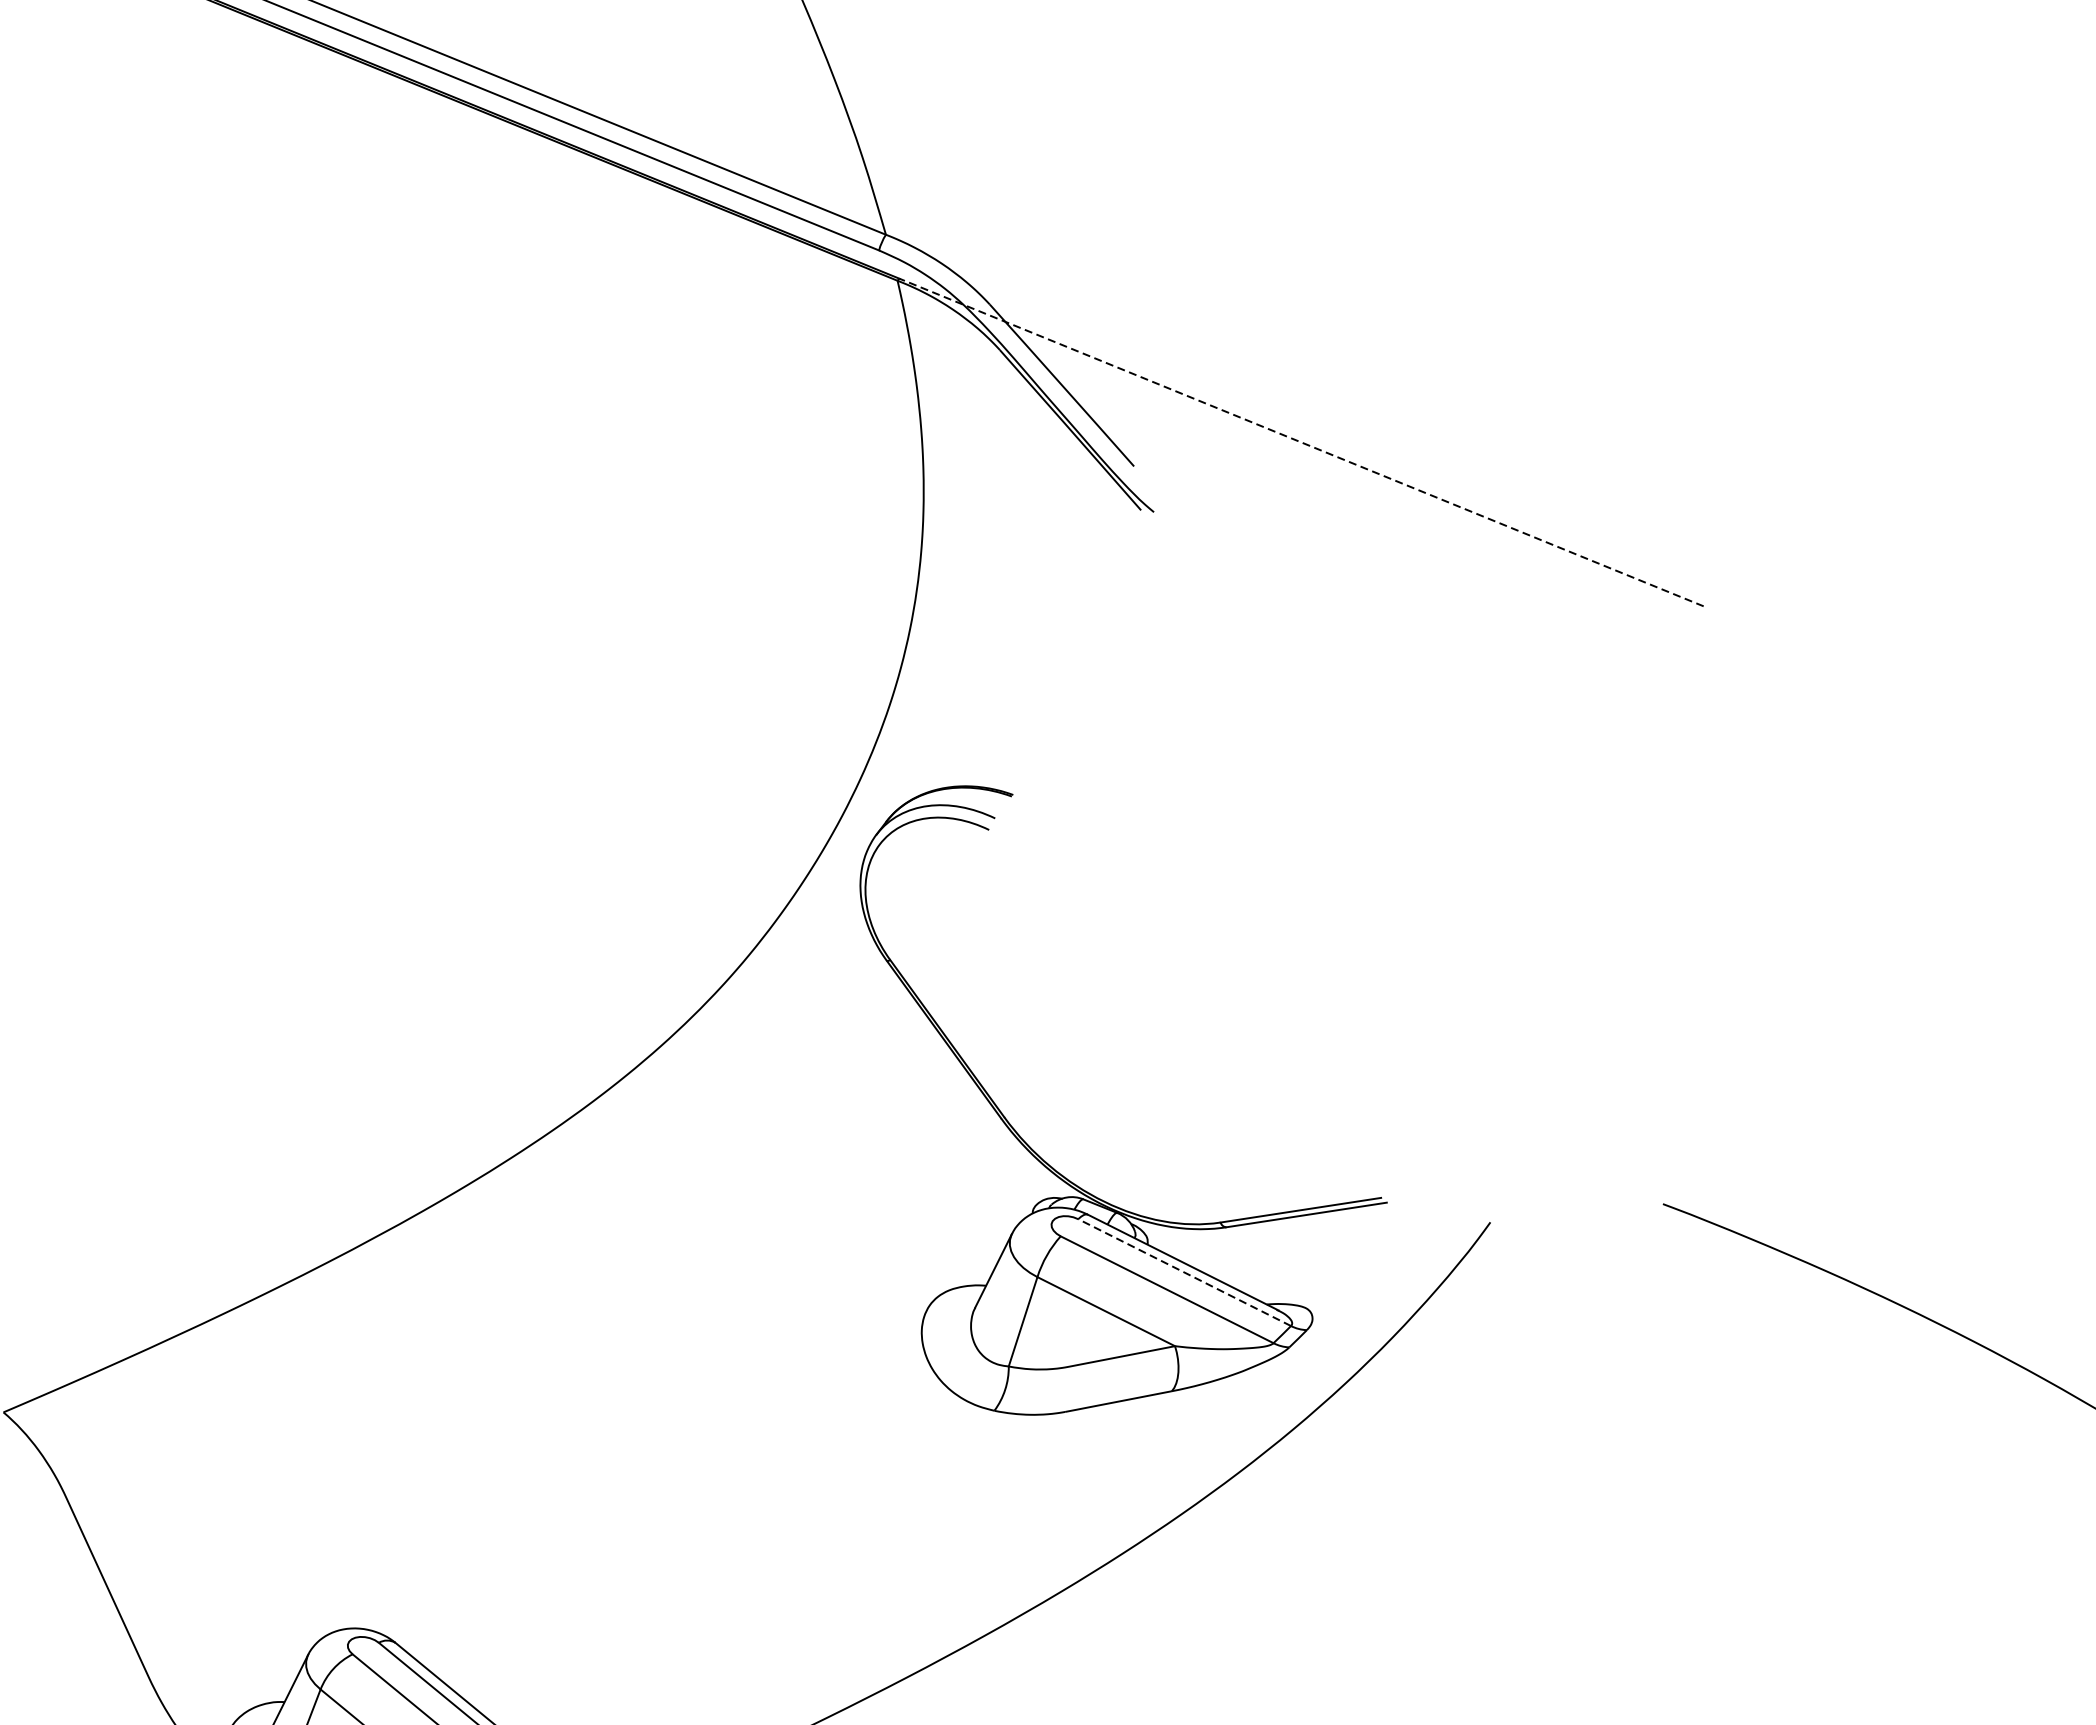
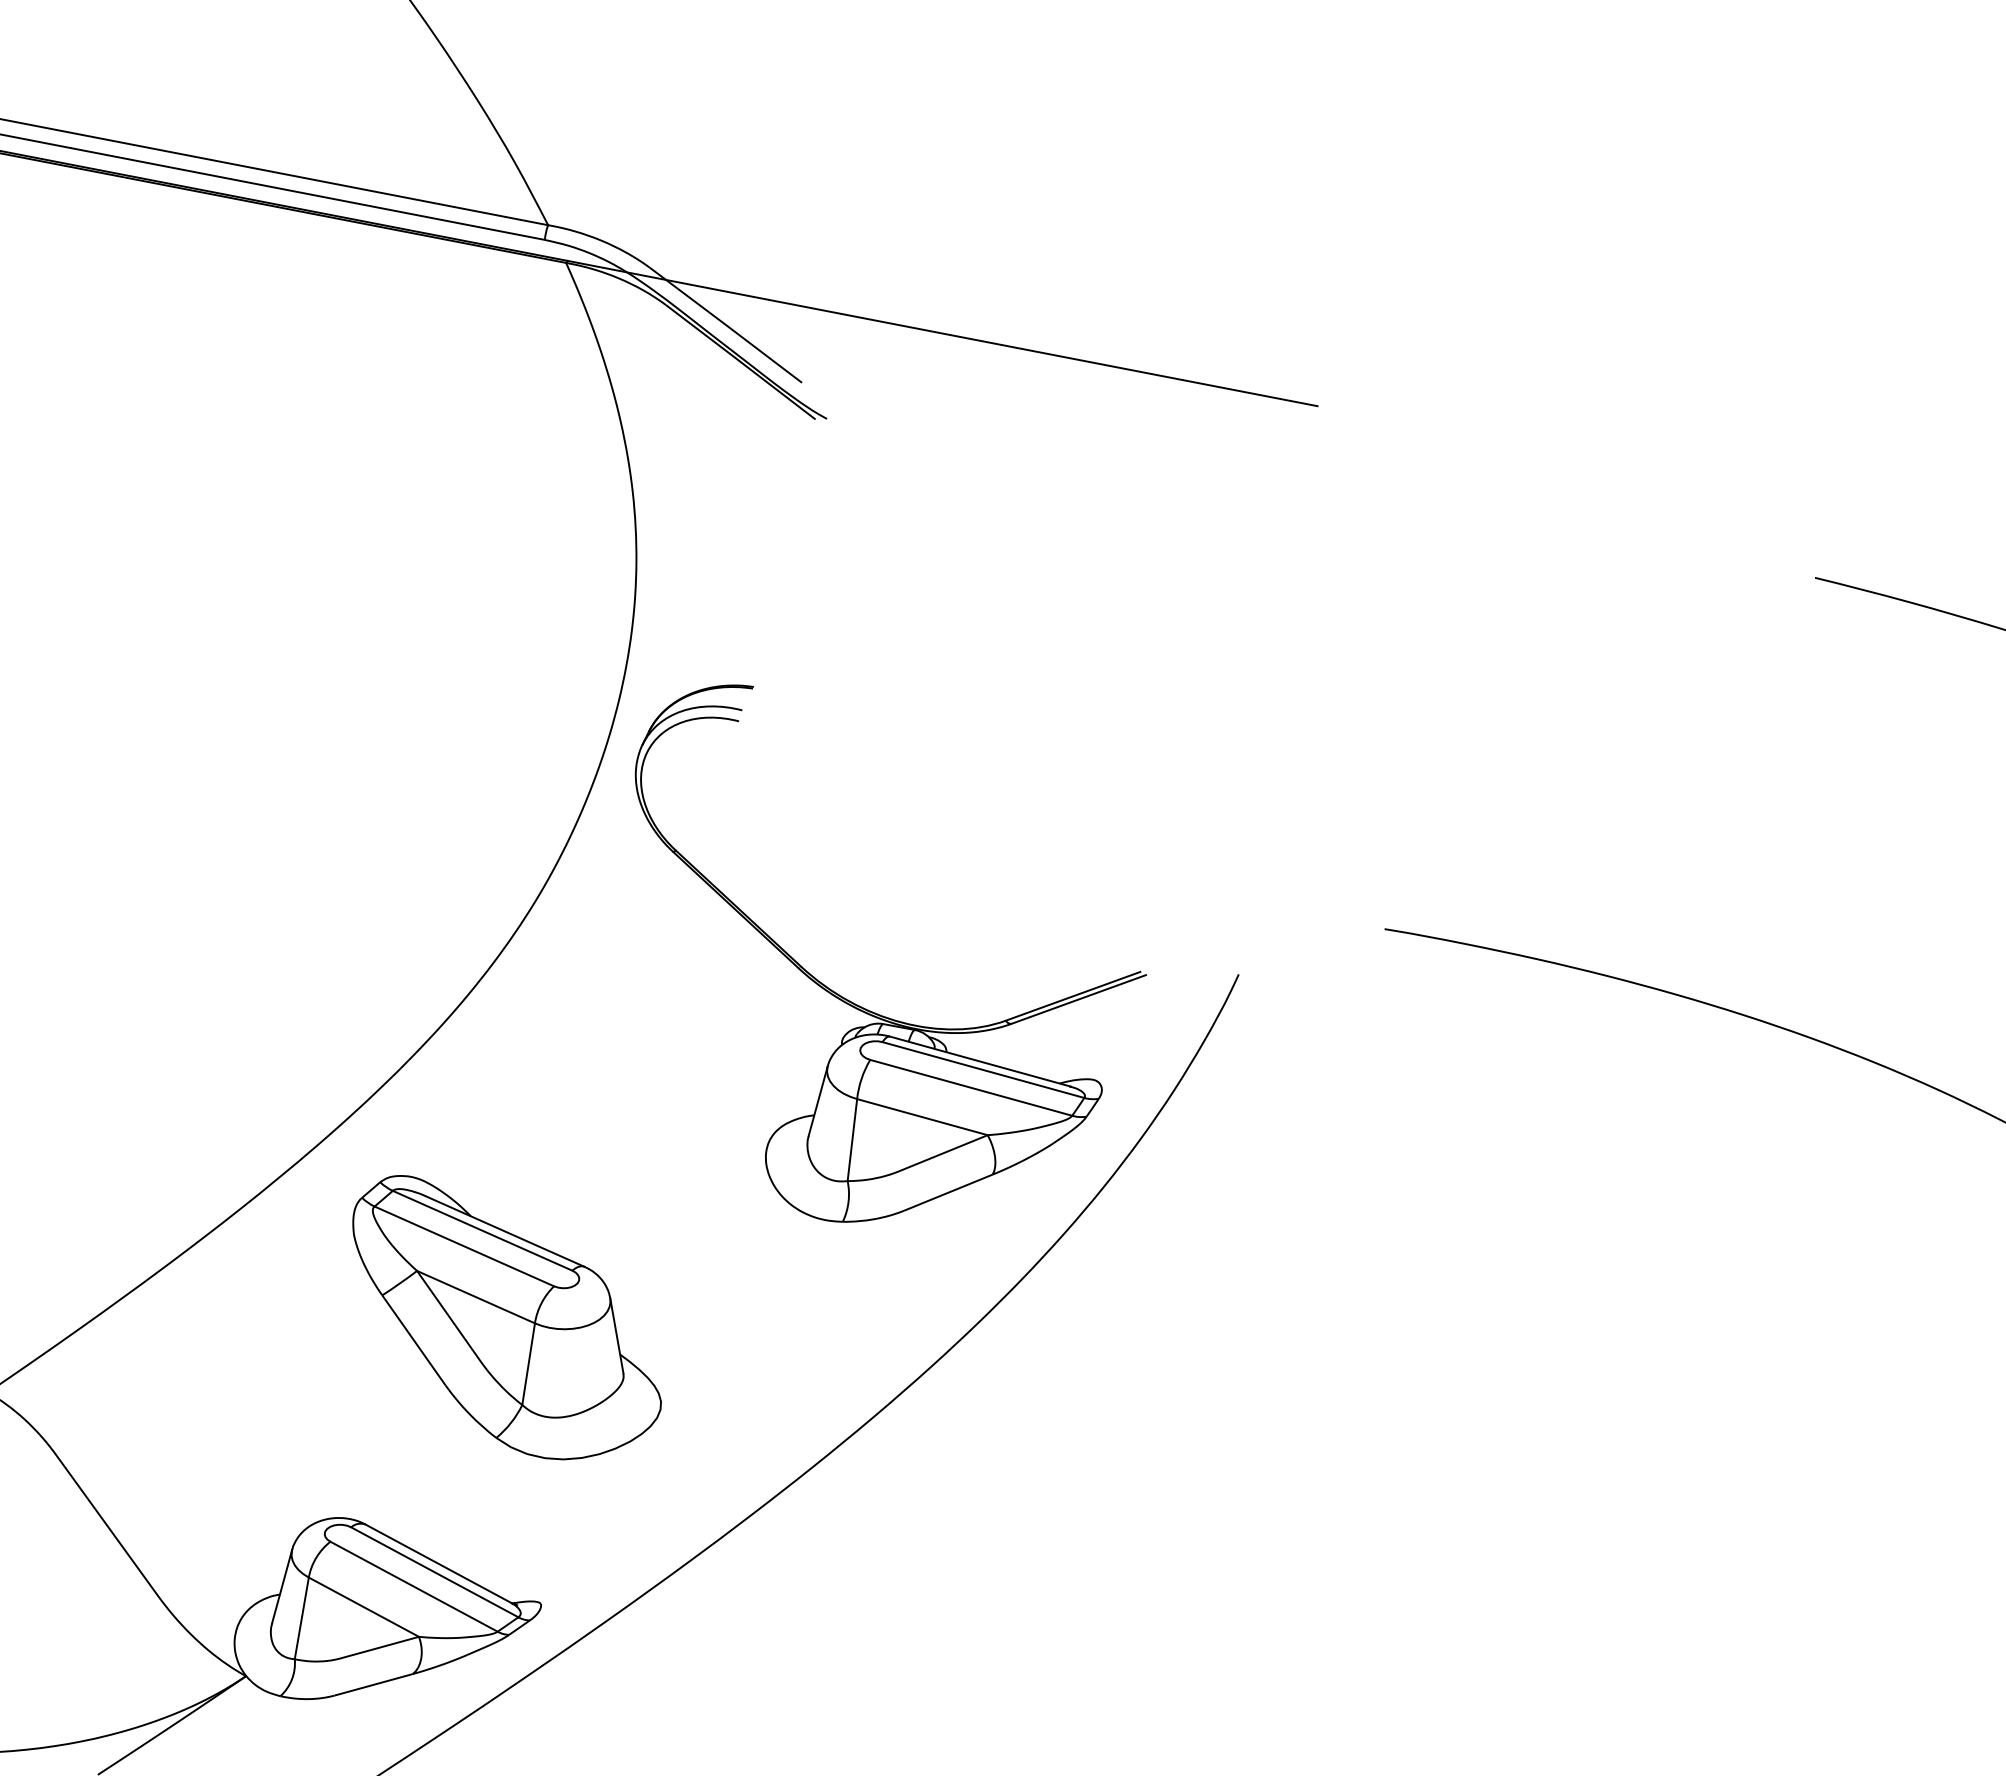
line: (1301, 442) -> (942, 333), dashed -> solid
line: (1184, 1273) -> (983, 1070), dashed -> solid
part: (598, 1443) -> (506, 1317), added

